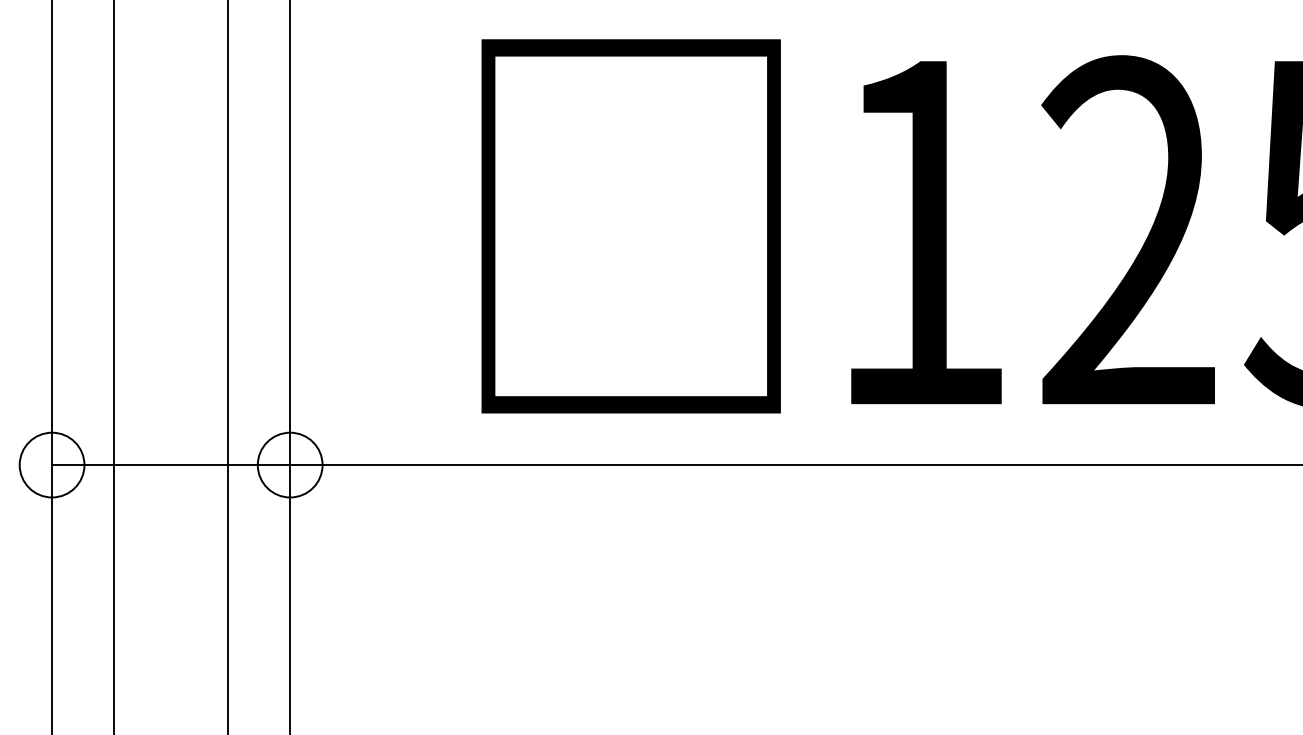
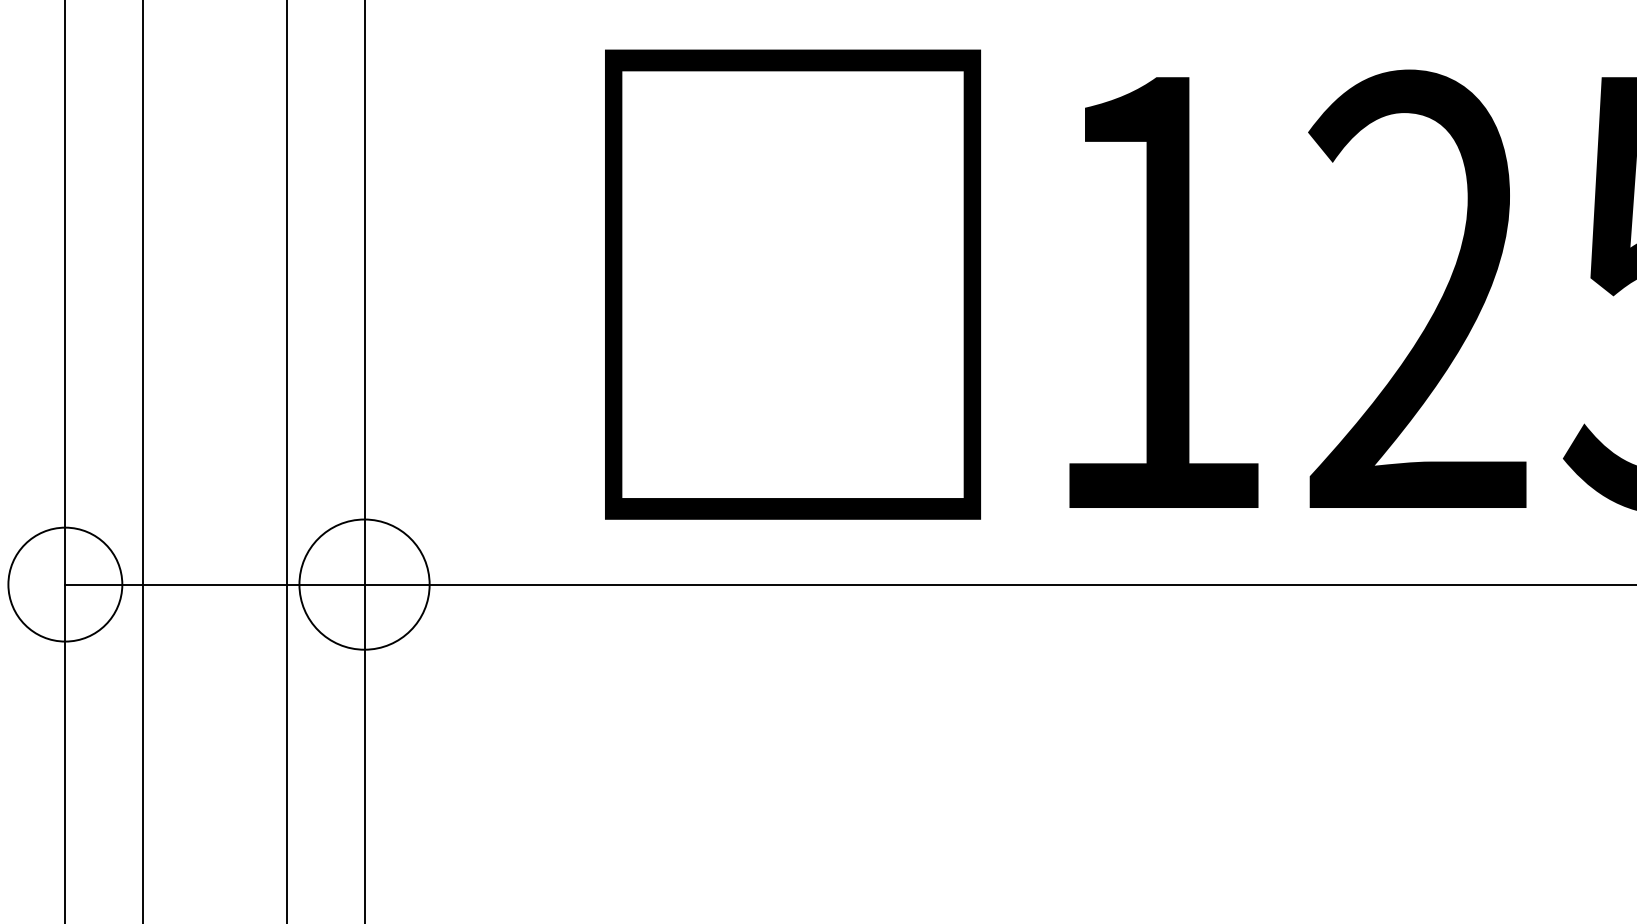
circle: (52, 464) -> (65, 584), size x1.4
circle: (290, 464) -> (364, 584), size x1.6

